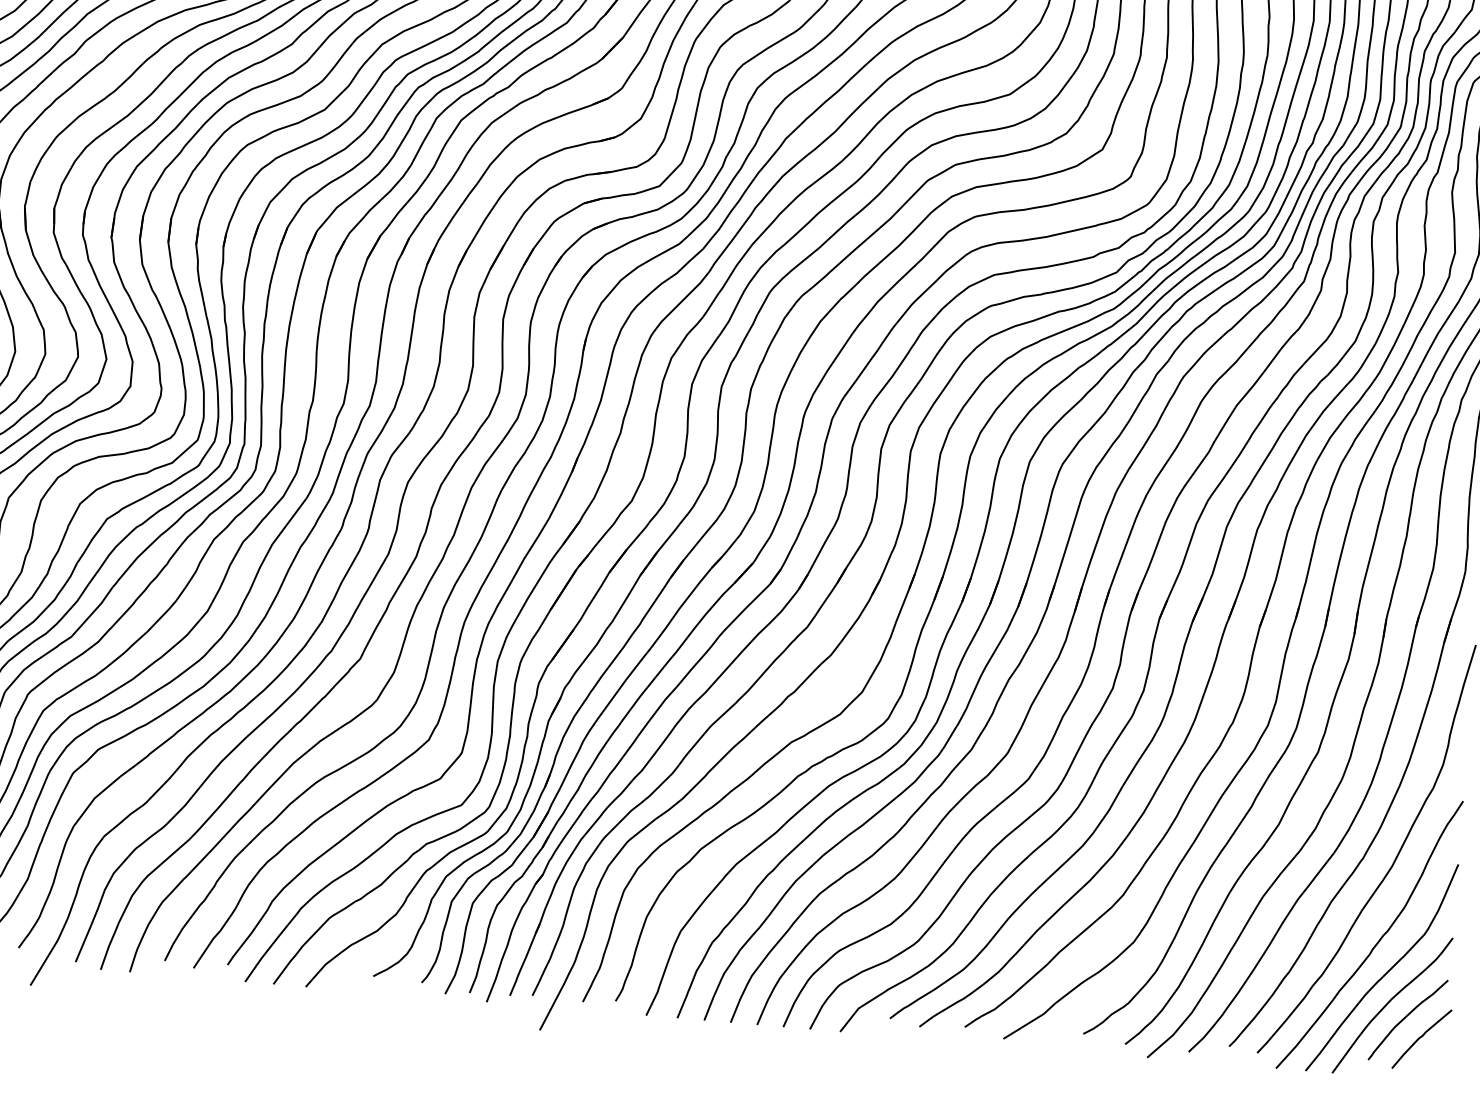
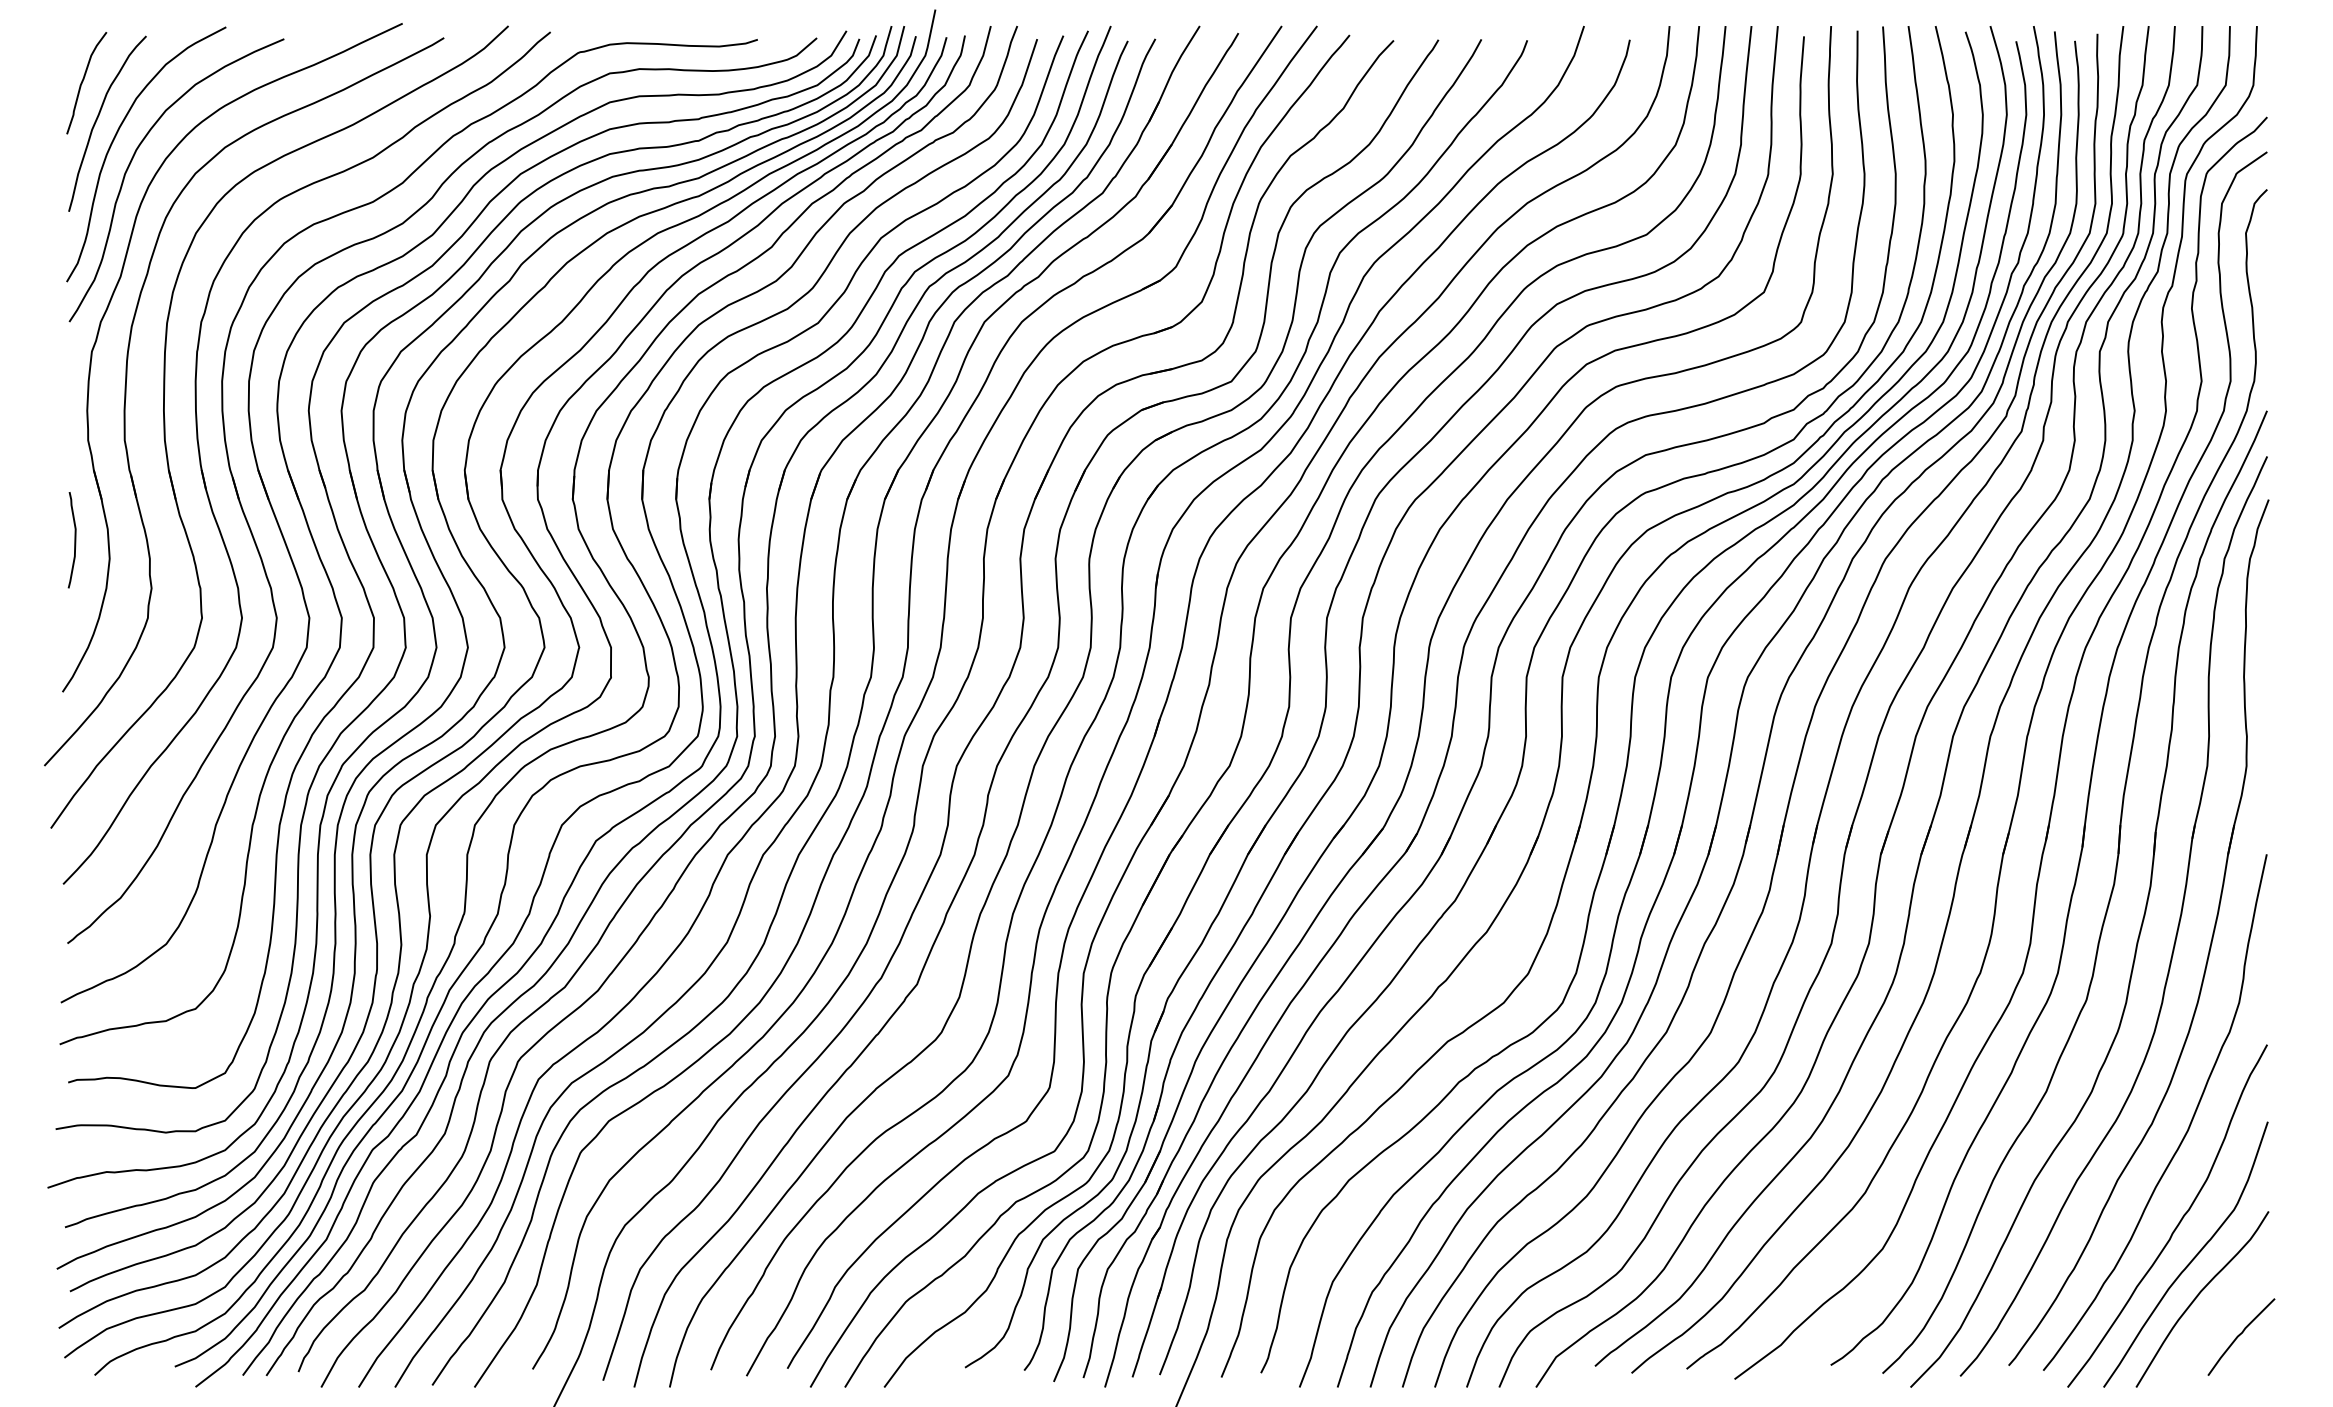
curve: (1406, 1017) -> (2220, 1312), removed

